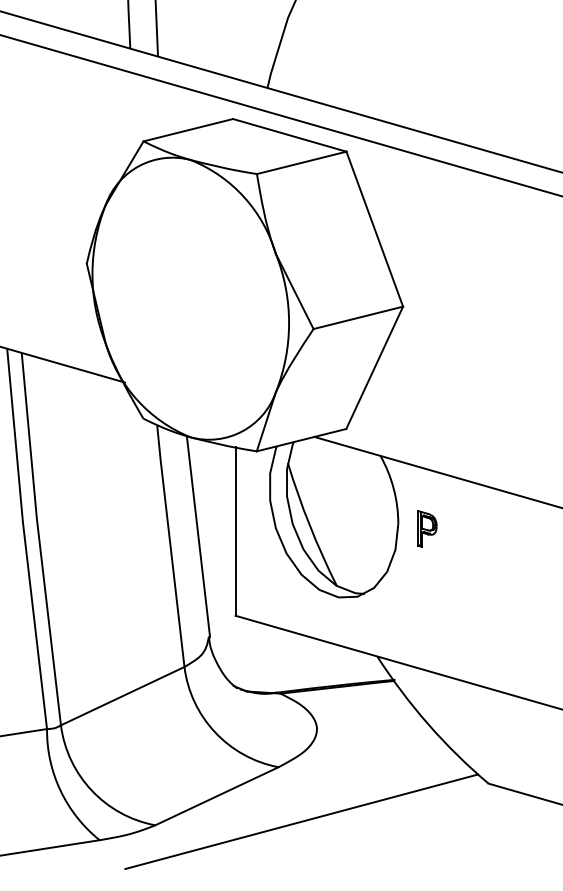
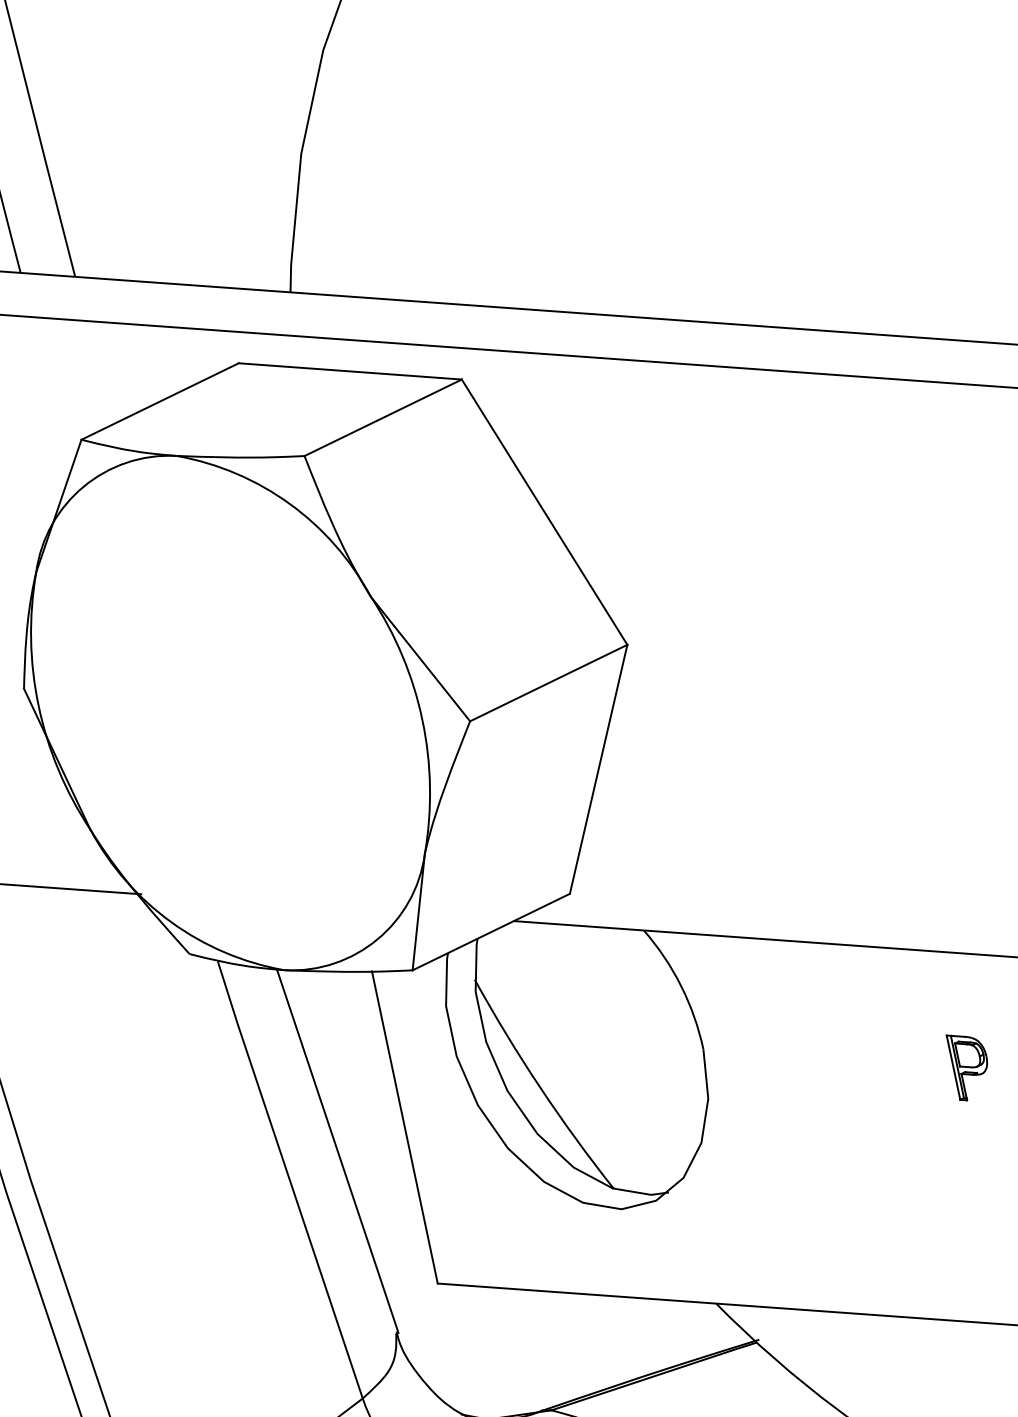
part: (427, 528) -> (970, 1064), moved

